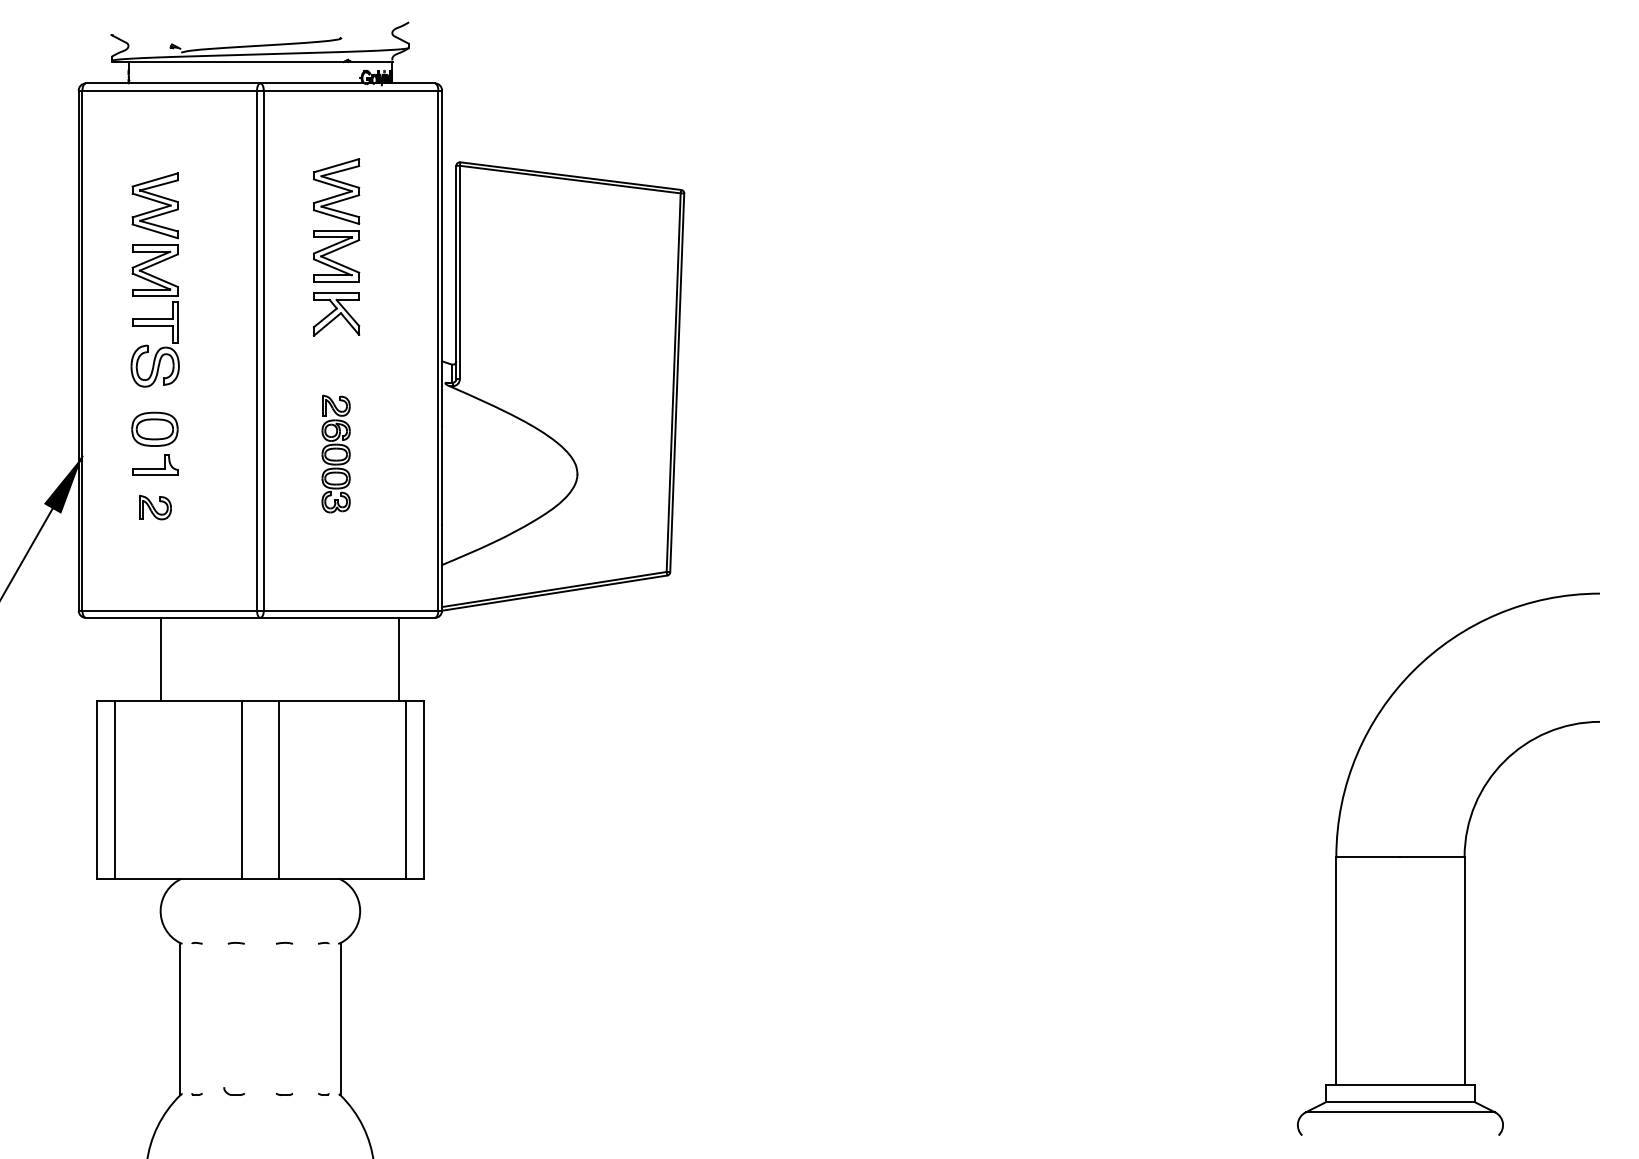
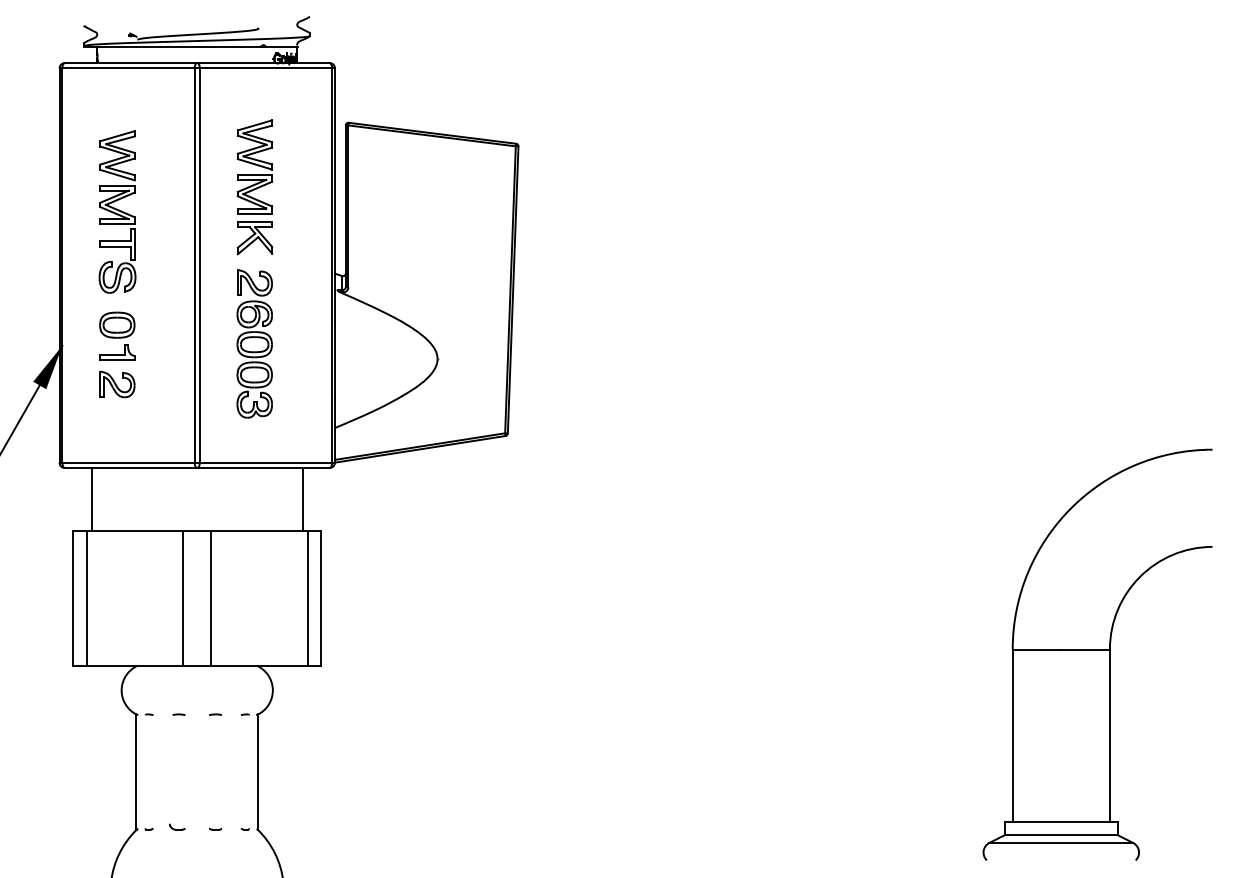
part: (335, 453) -> (254, 343), size x1.67
part: (155, 507) -> (117, 384), size x1.43
line: (161, 658) -> (91, 498), moved

